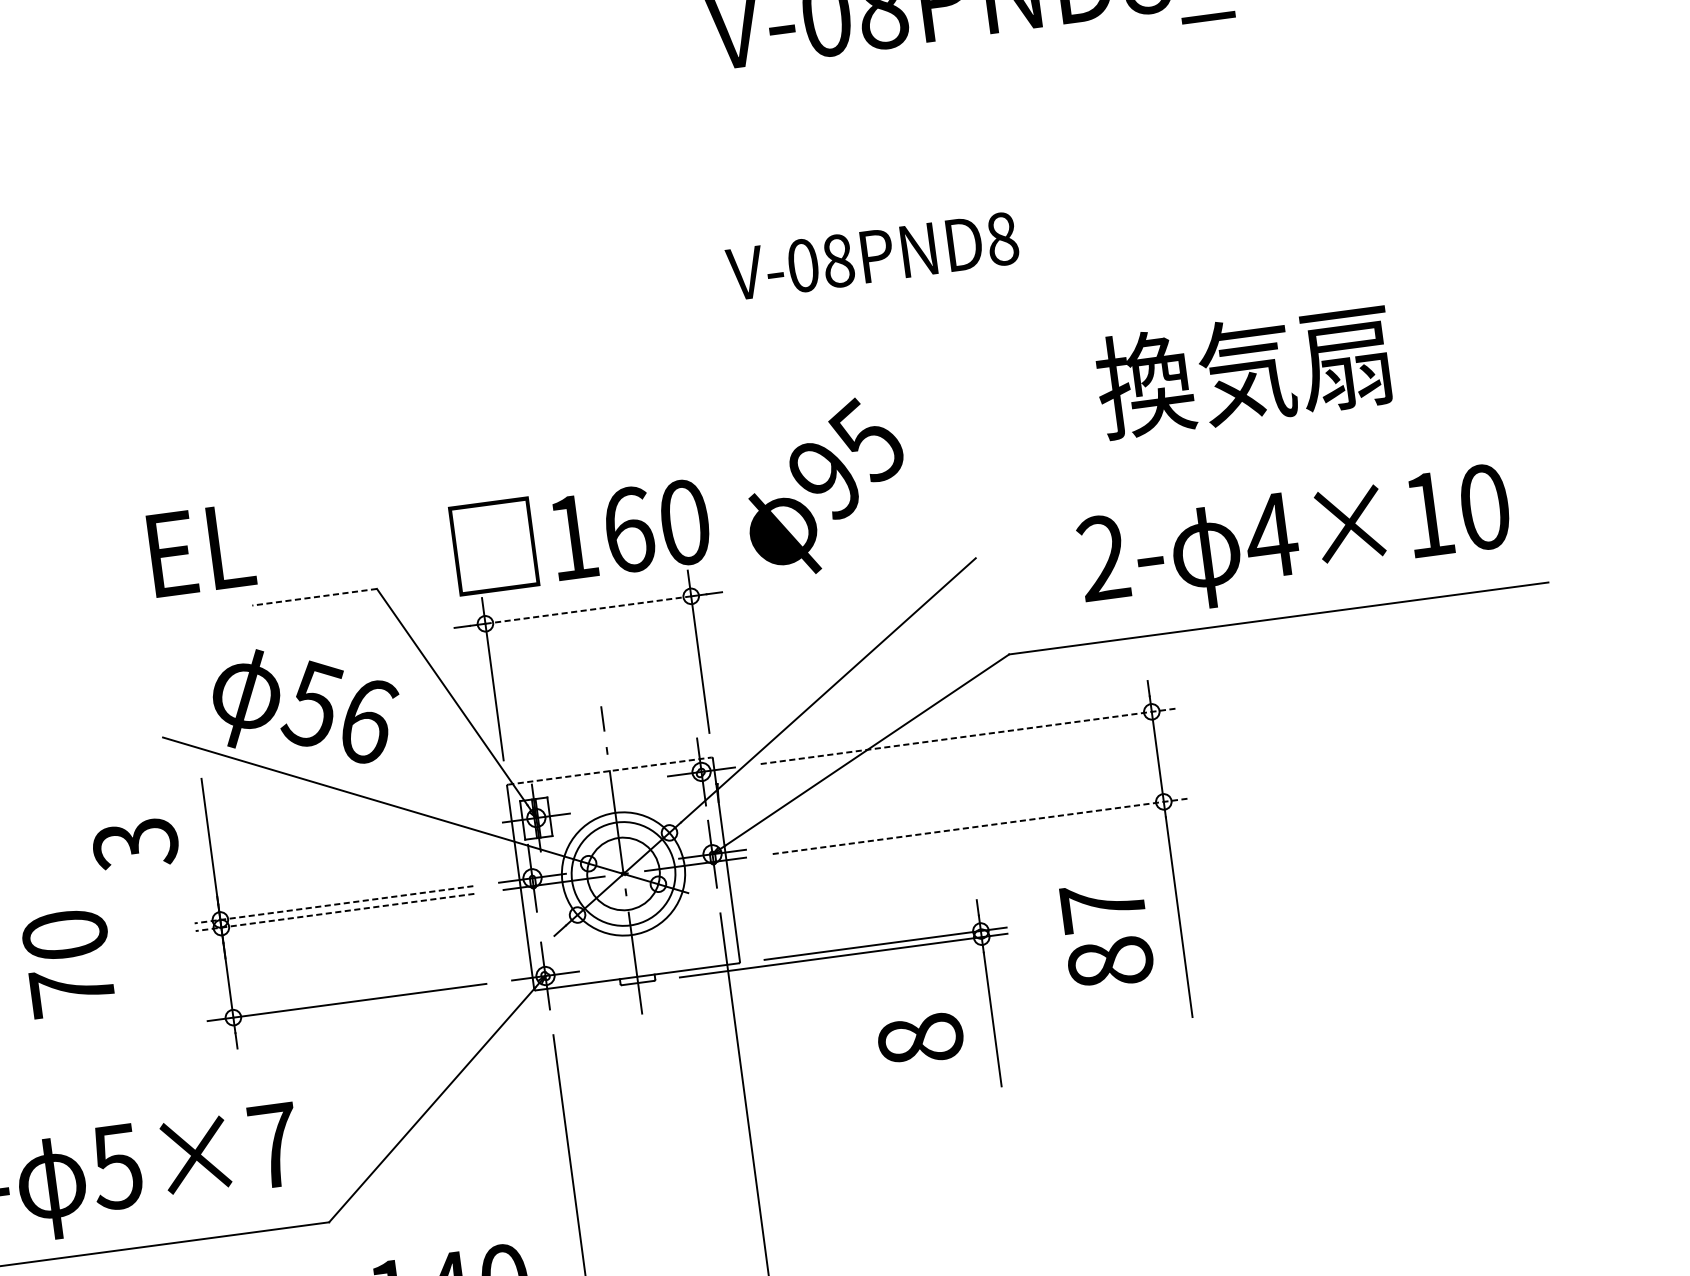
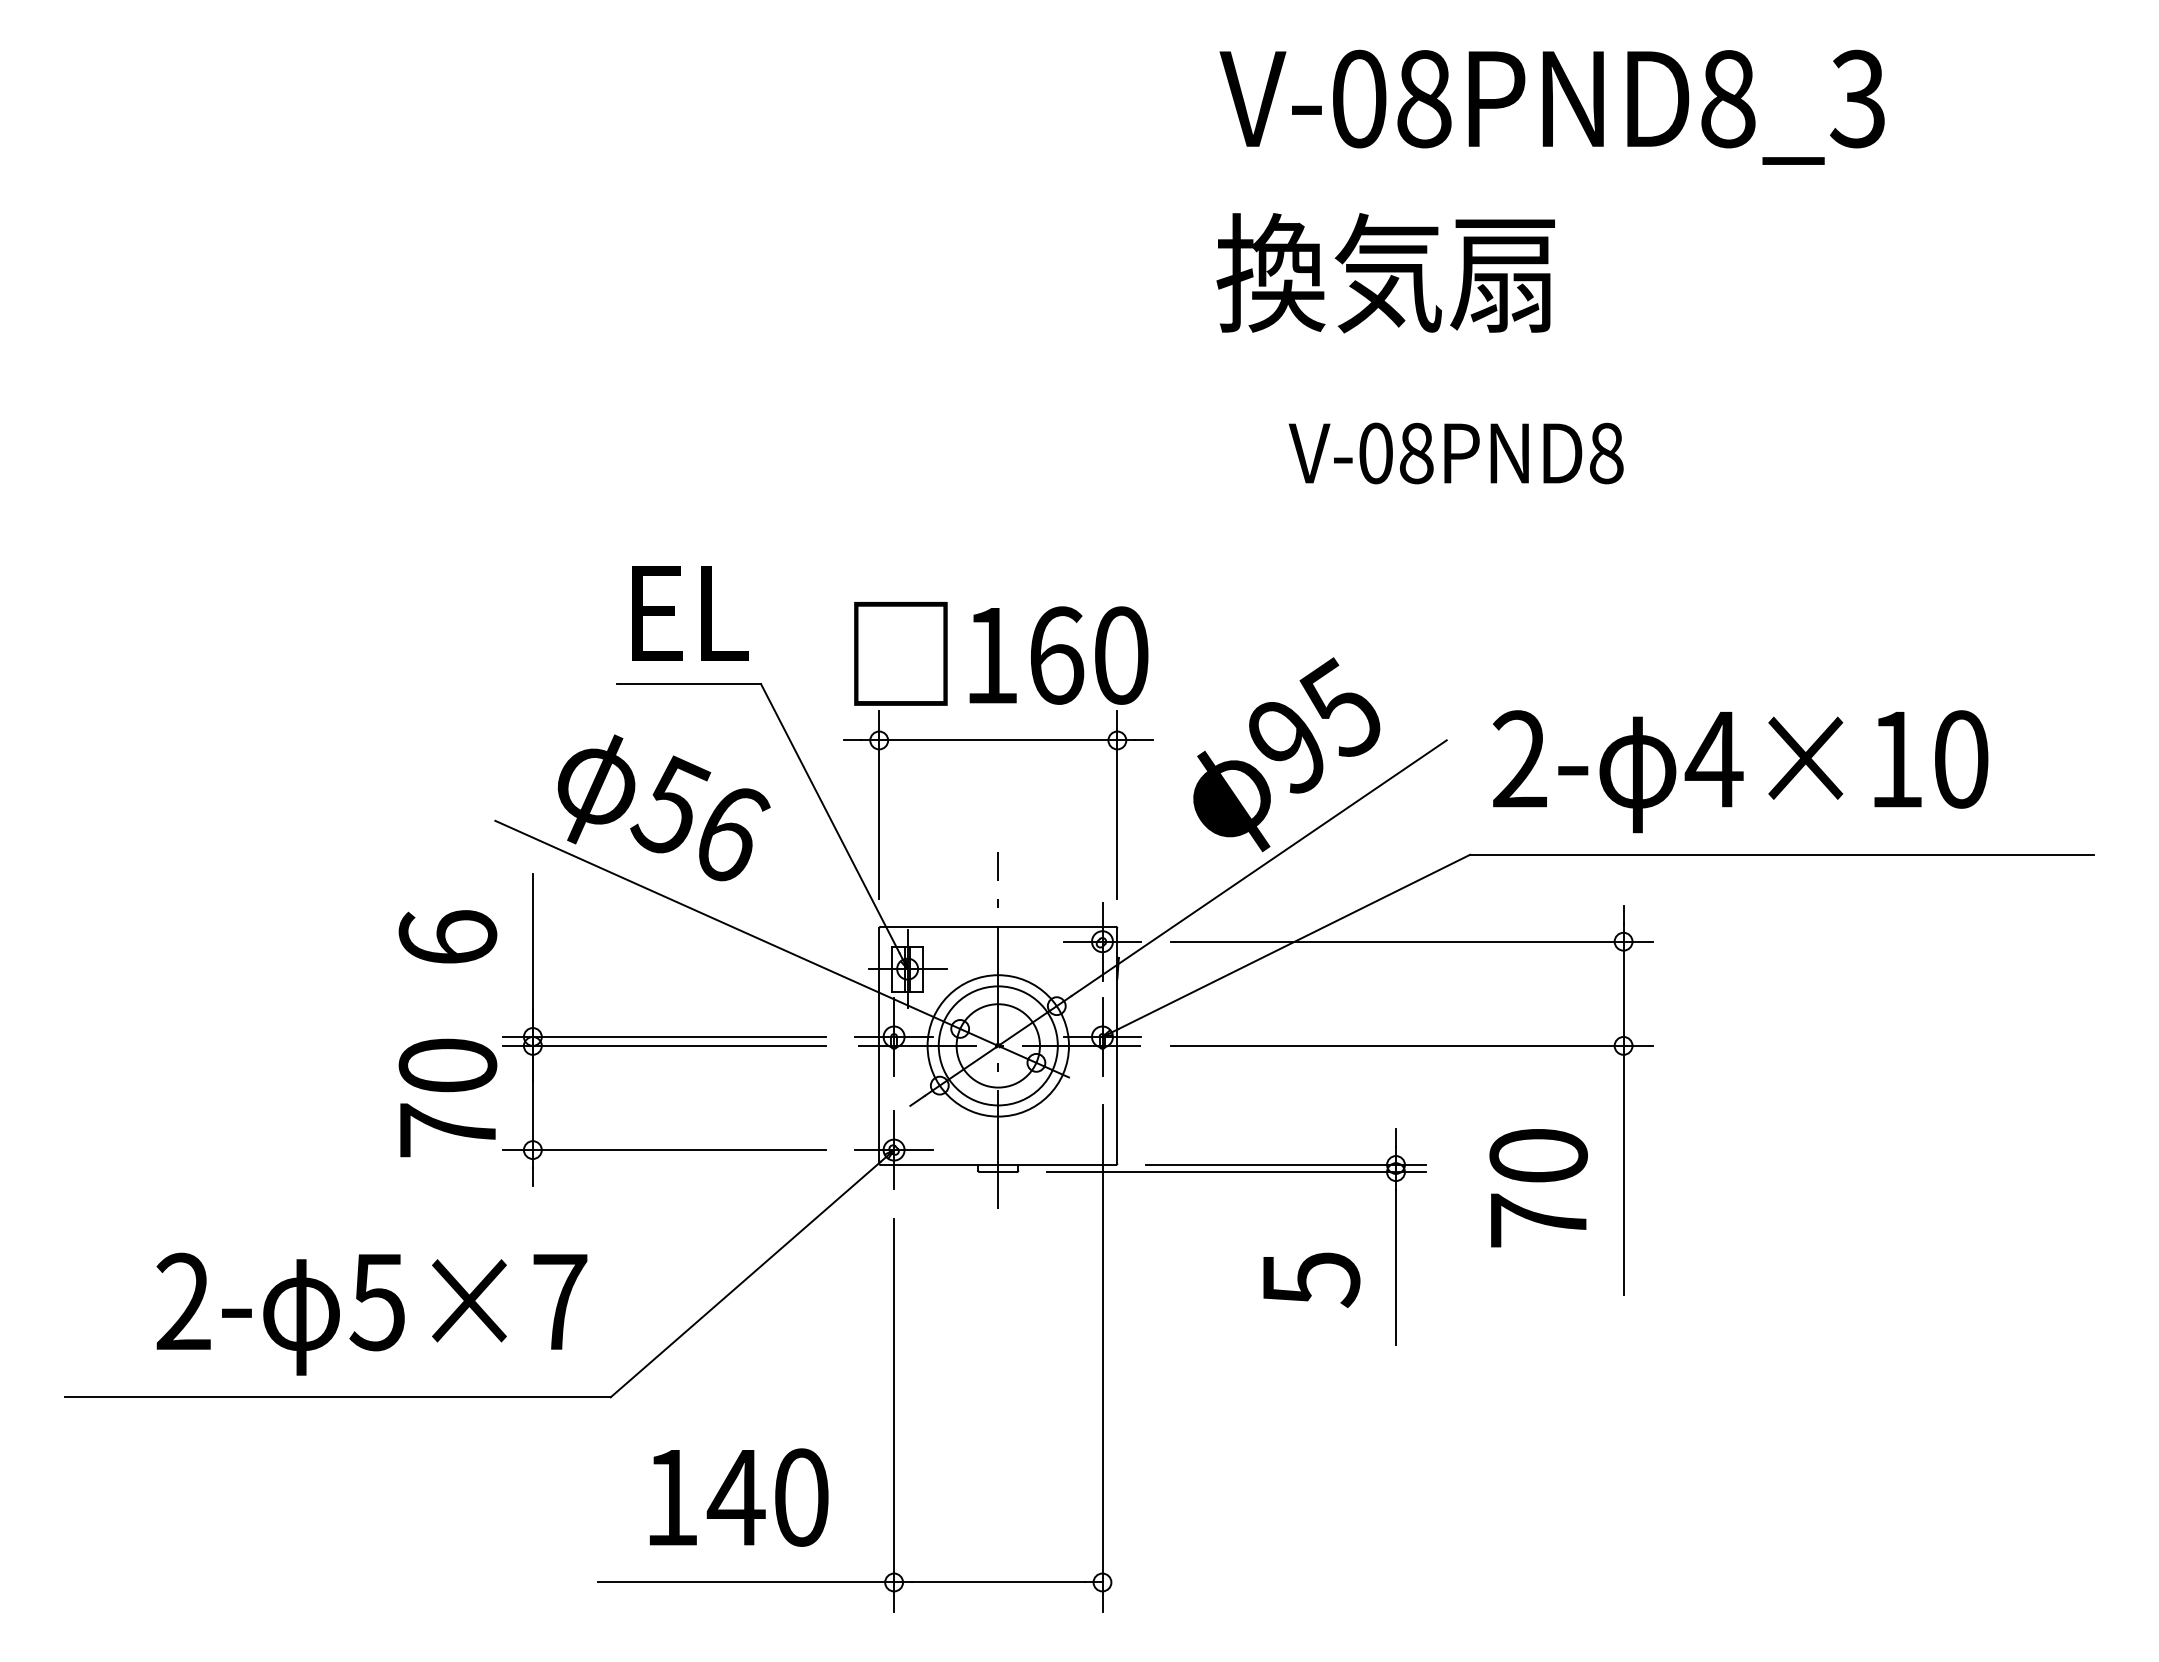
text: (872, 256) -> (1455, 453), moved
text: (1244, 371) -> (1385, 273), moved
text: (825, 487) -> (1286, 754), moved
text: (1295, 543) -> (1740, 771), moved
text: (201, 550) -> (690, 613), moved
line: (314, 597) -> (688, 684), dashed -> solid
line: (587, 610) -> (997, 740), dashed -> solid
line: (969, 736) -> (1412, 941), dashed -> solid
line: (609, 770) -> (998, 926), dashed -> solid
line: (981, 825) -> (1412, 1045), dashed -> solid
text: (135, 844) -> (447, 938), 3 -> 6
line: (333, 904) -> (663, 1036), dashed -> solid
line: (334, 912) -> (663, 1045), dashed -> solid
text: (1106, 934) -> (1538, 1187), 87 -> 70
text: (68, 962) -> (447, 1097), moved
text: (921, 1039) -> (1311, 1279), 8 -> 5

